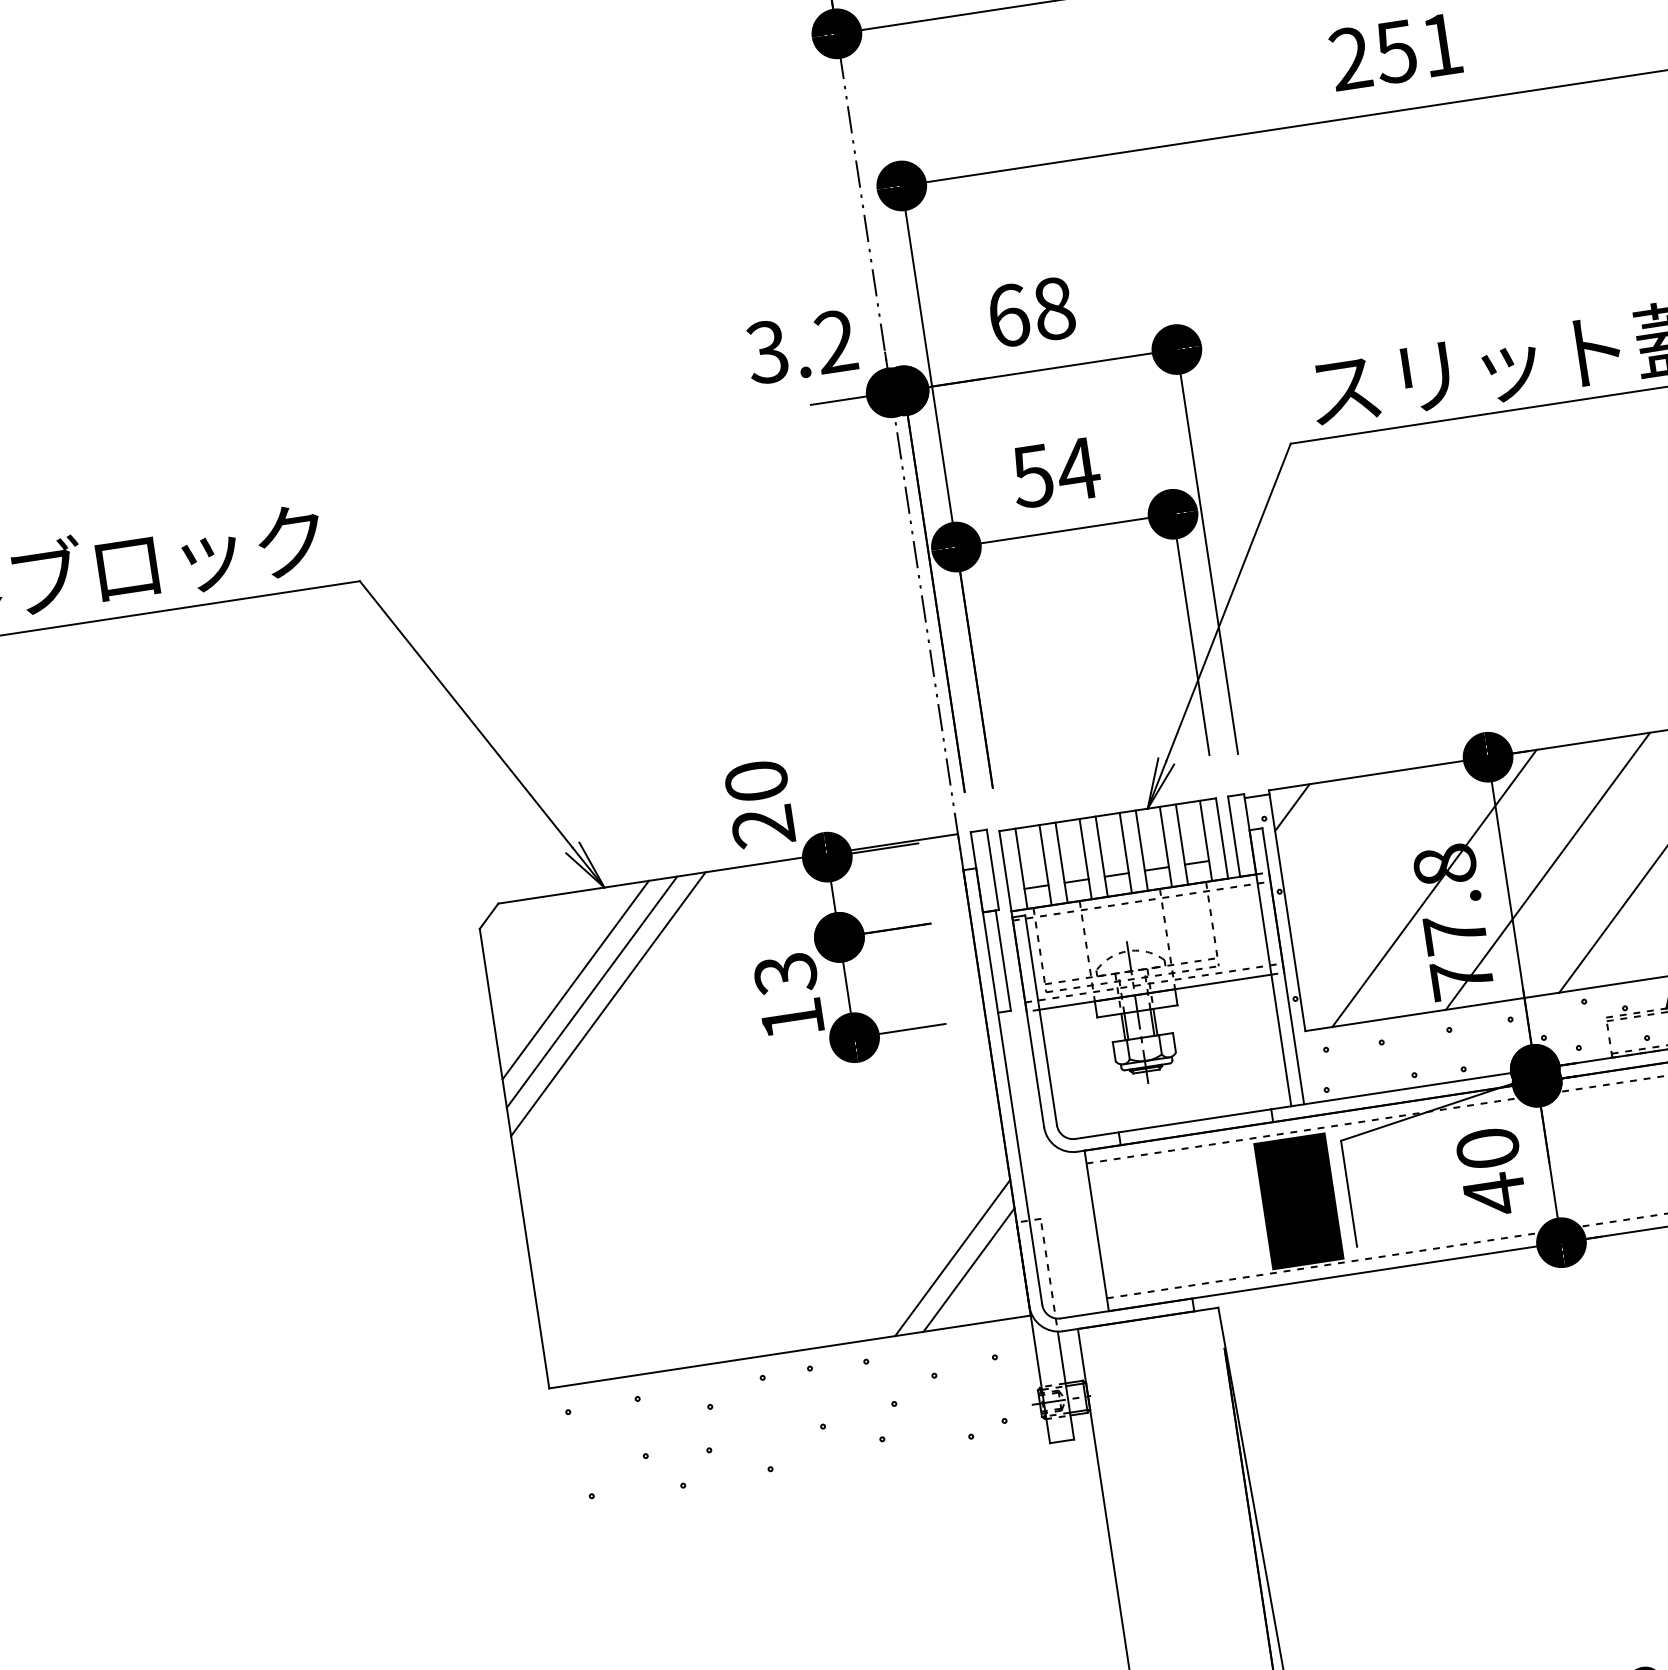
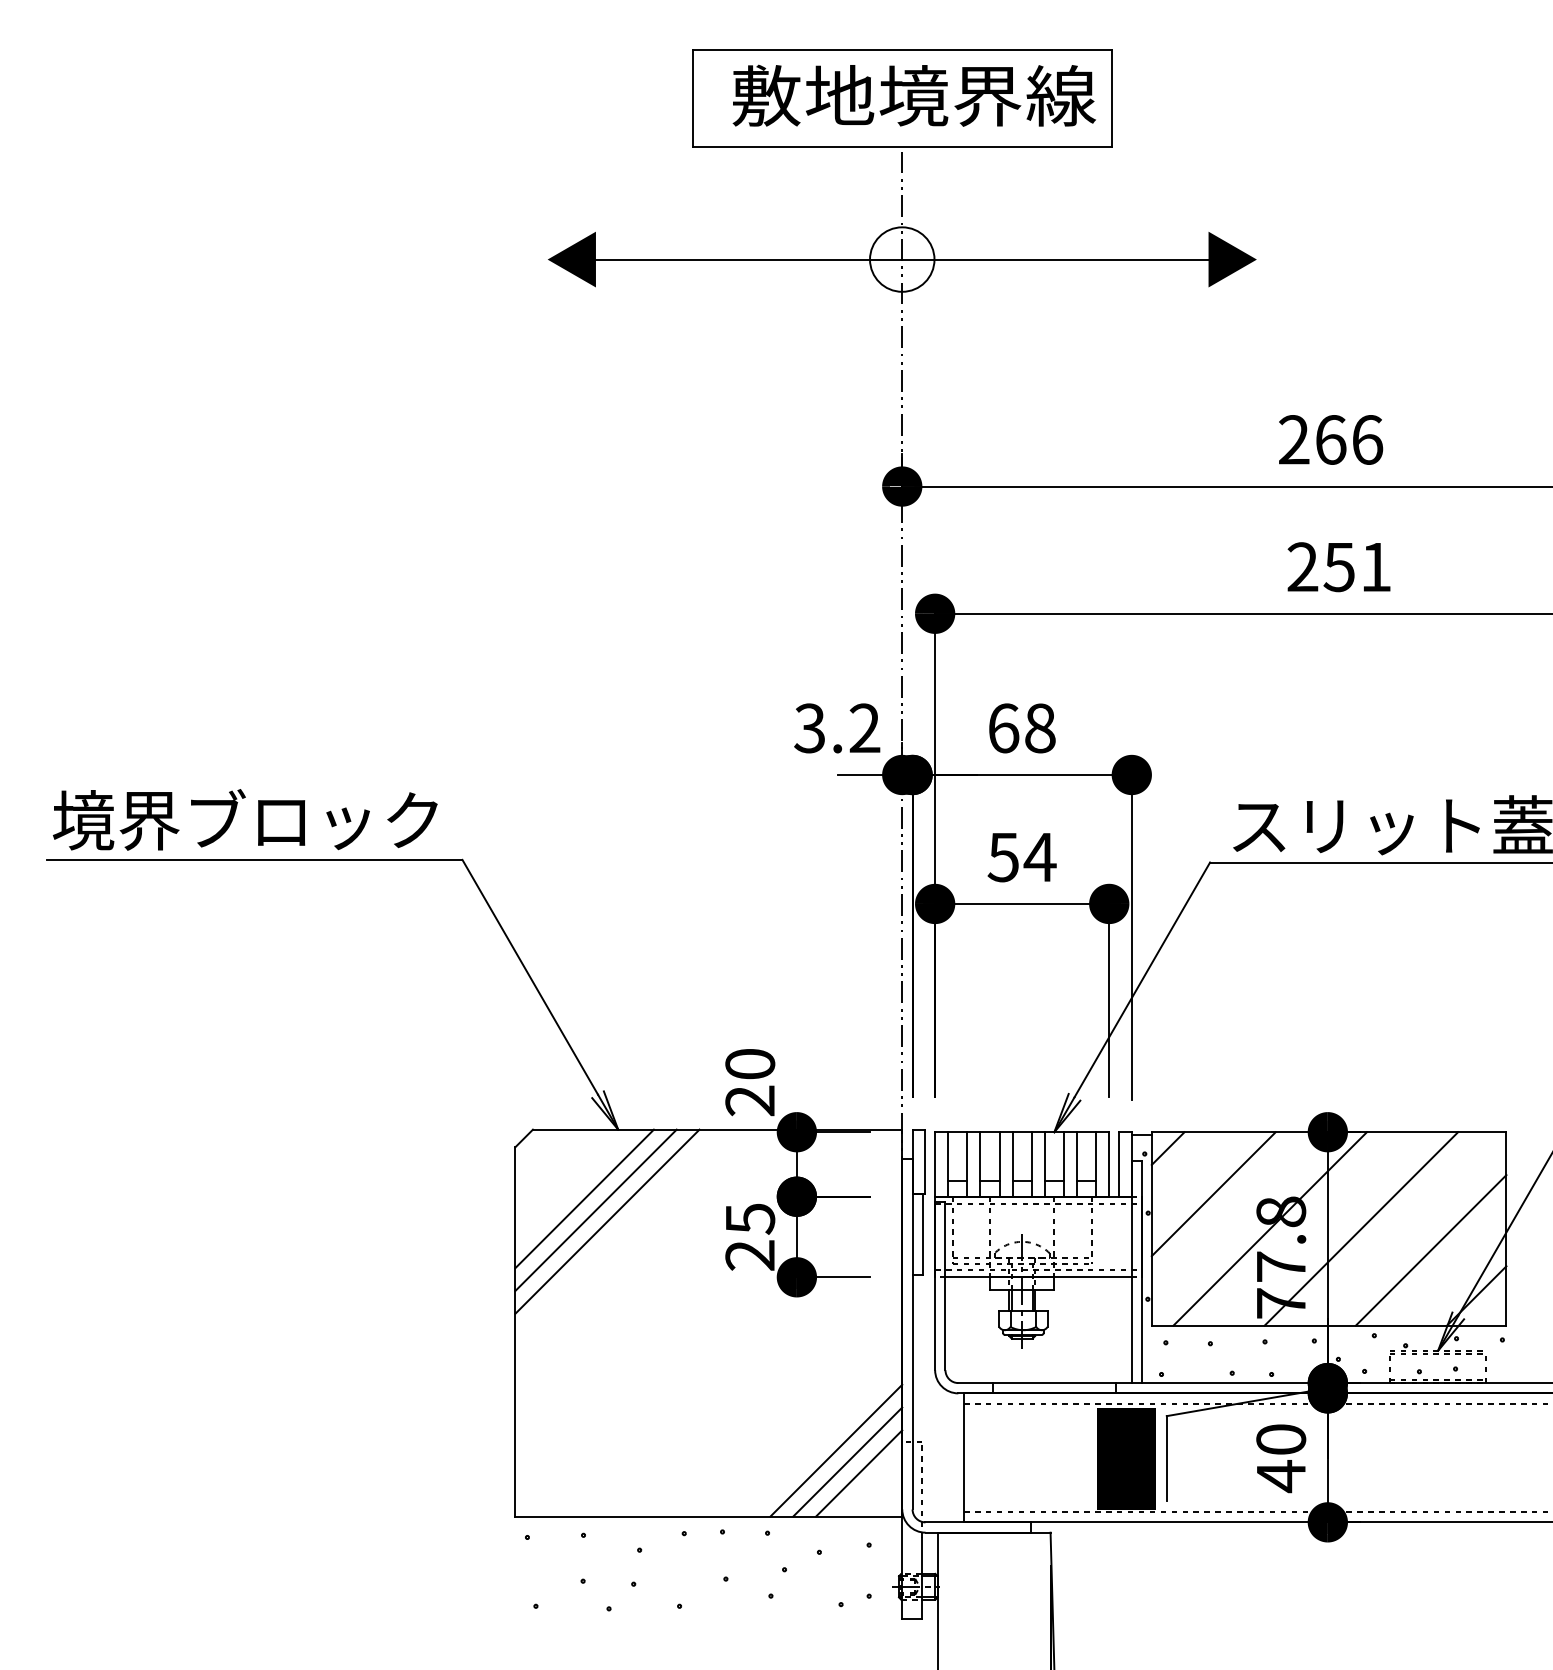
line: (1357, 856) -> (1213, 1194), added
text: (788, 997) -> (749, 1237), 13 -> 25
line: (936, 1245) -> (836, 1450), added

